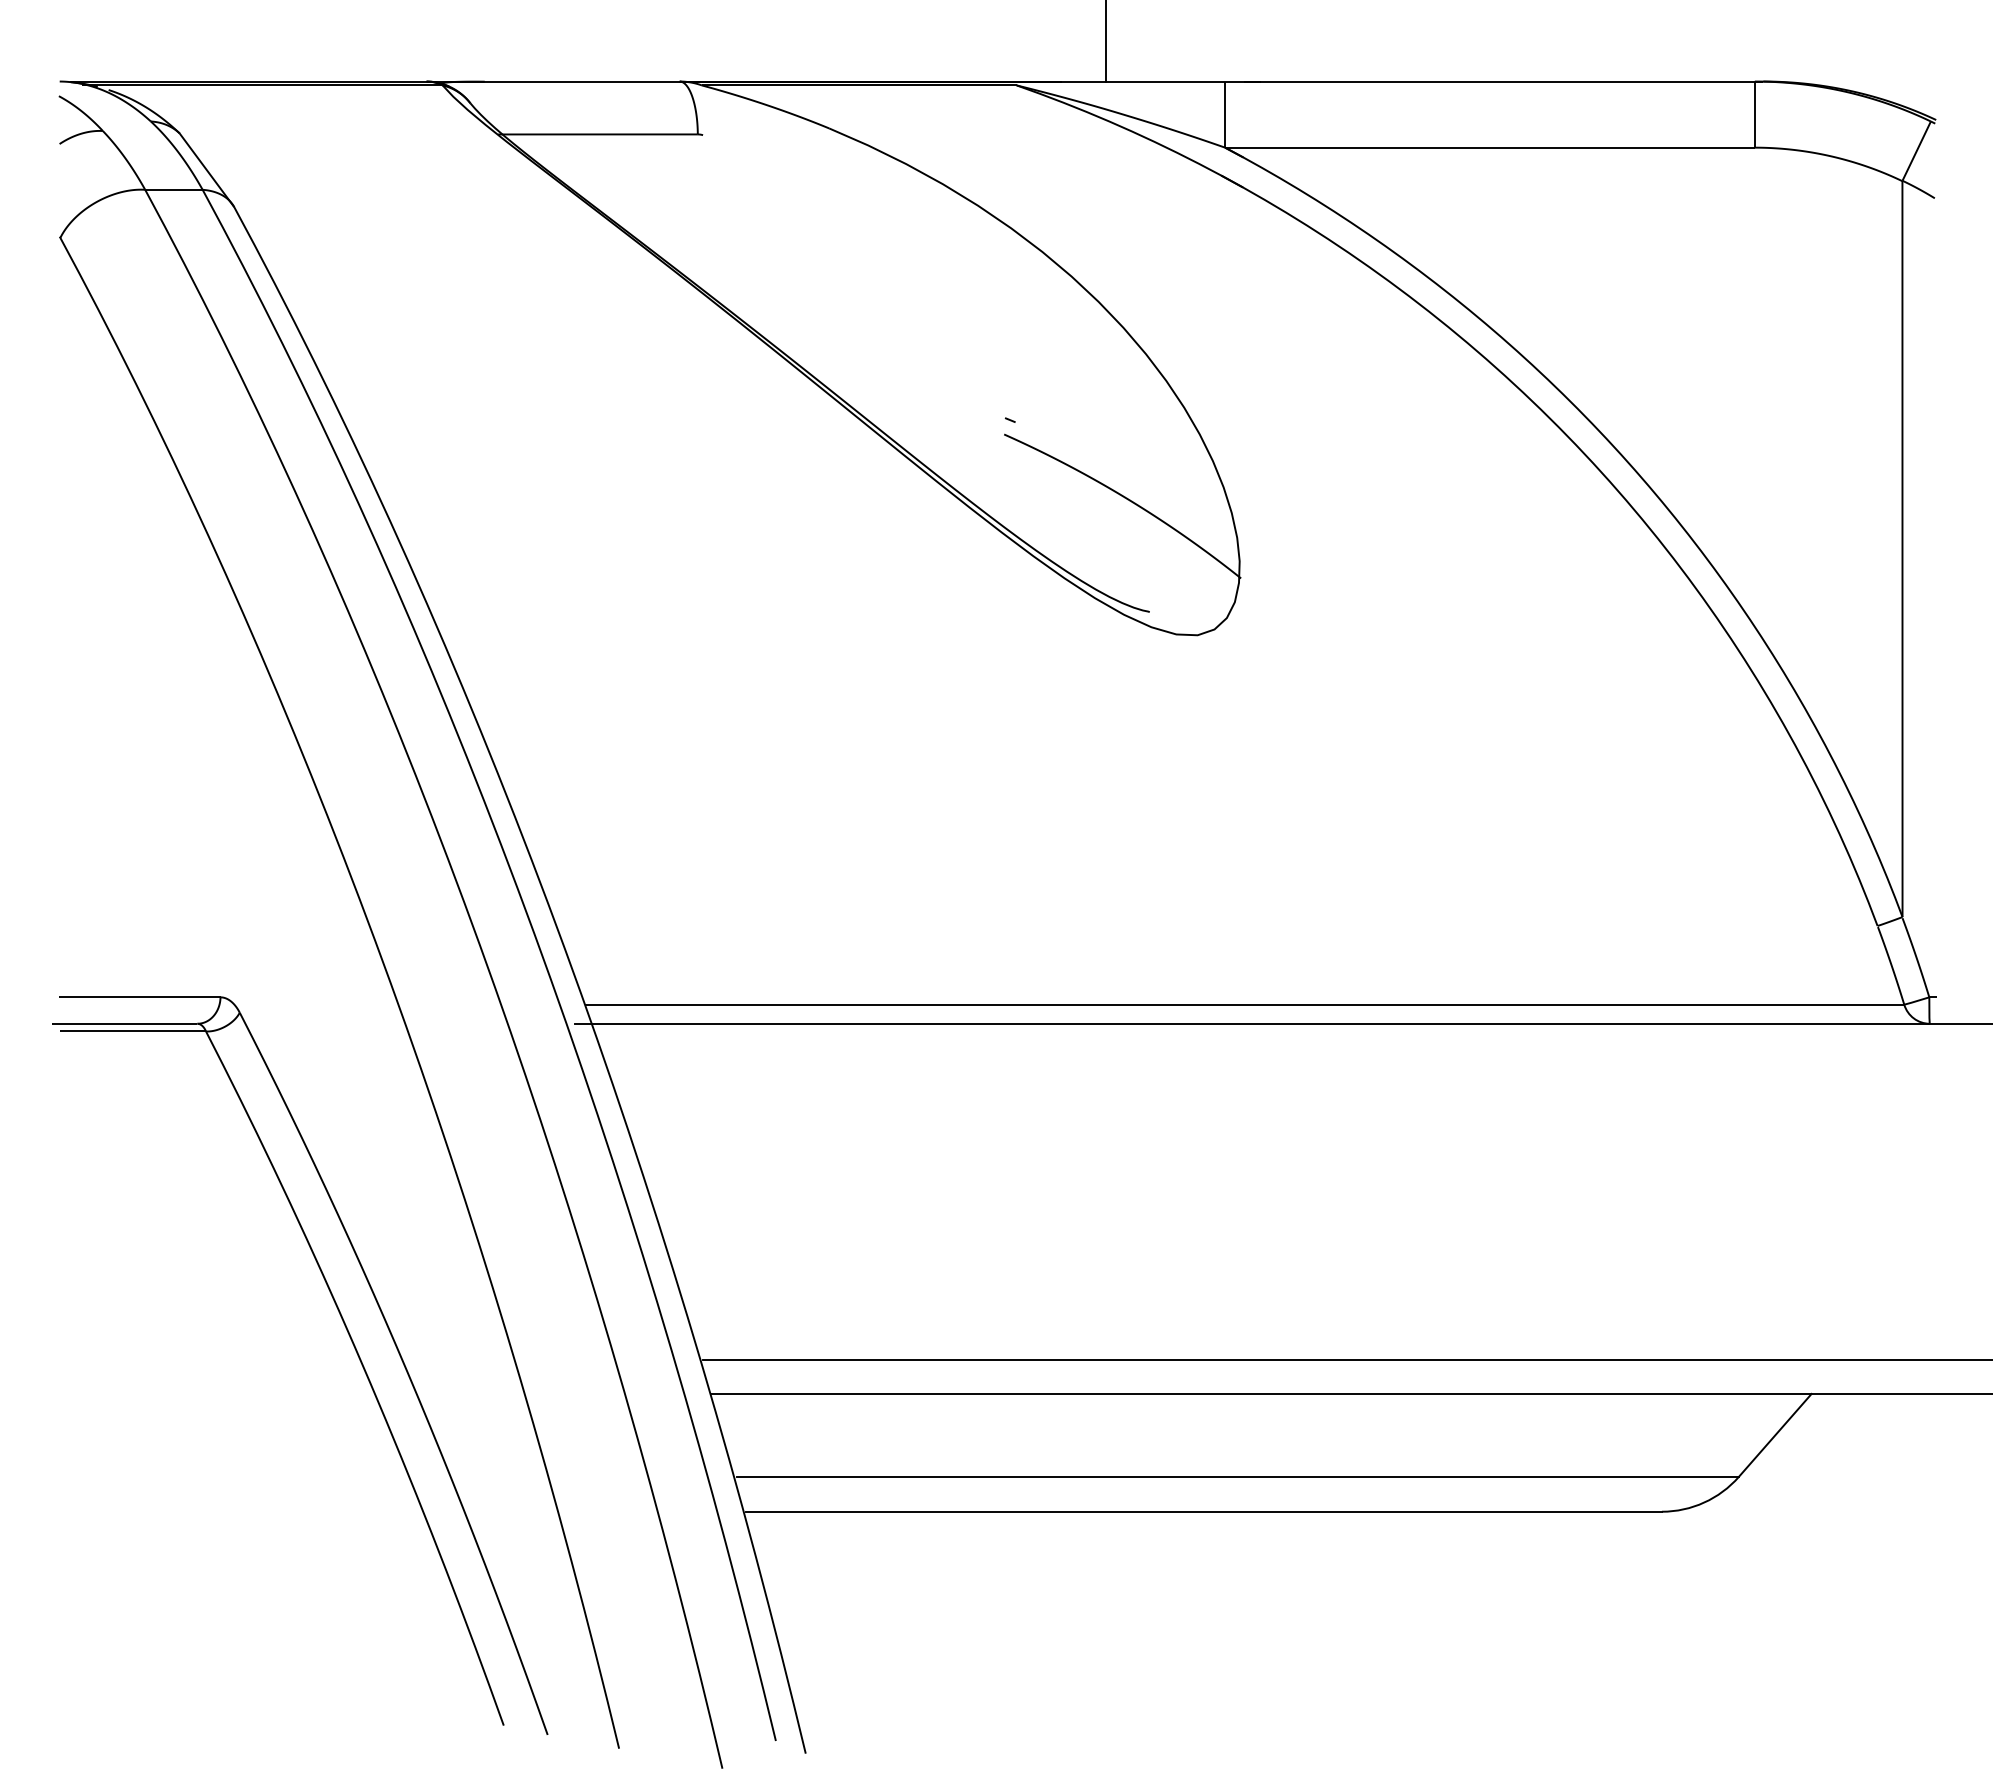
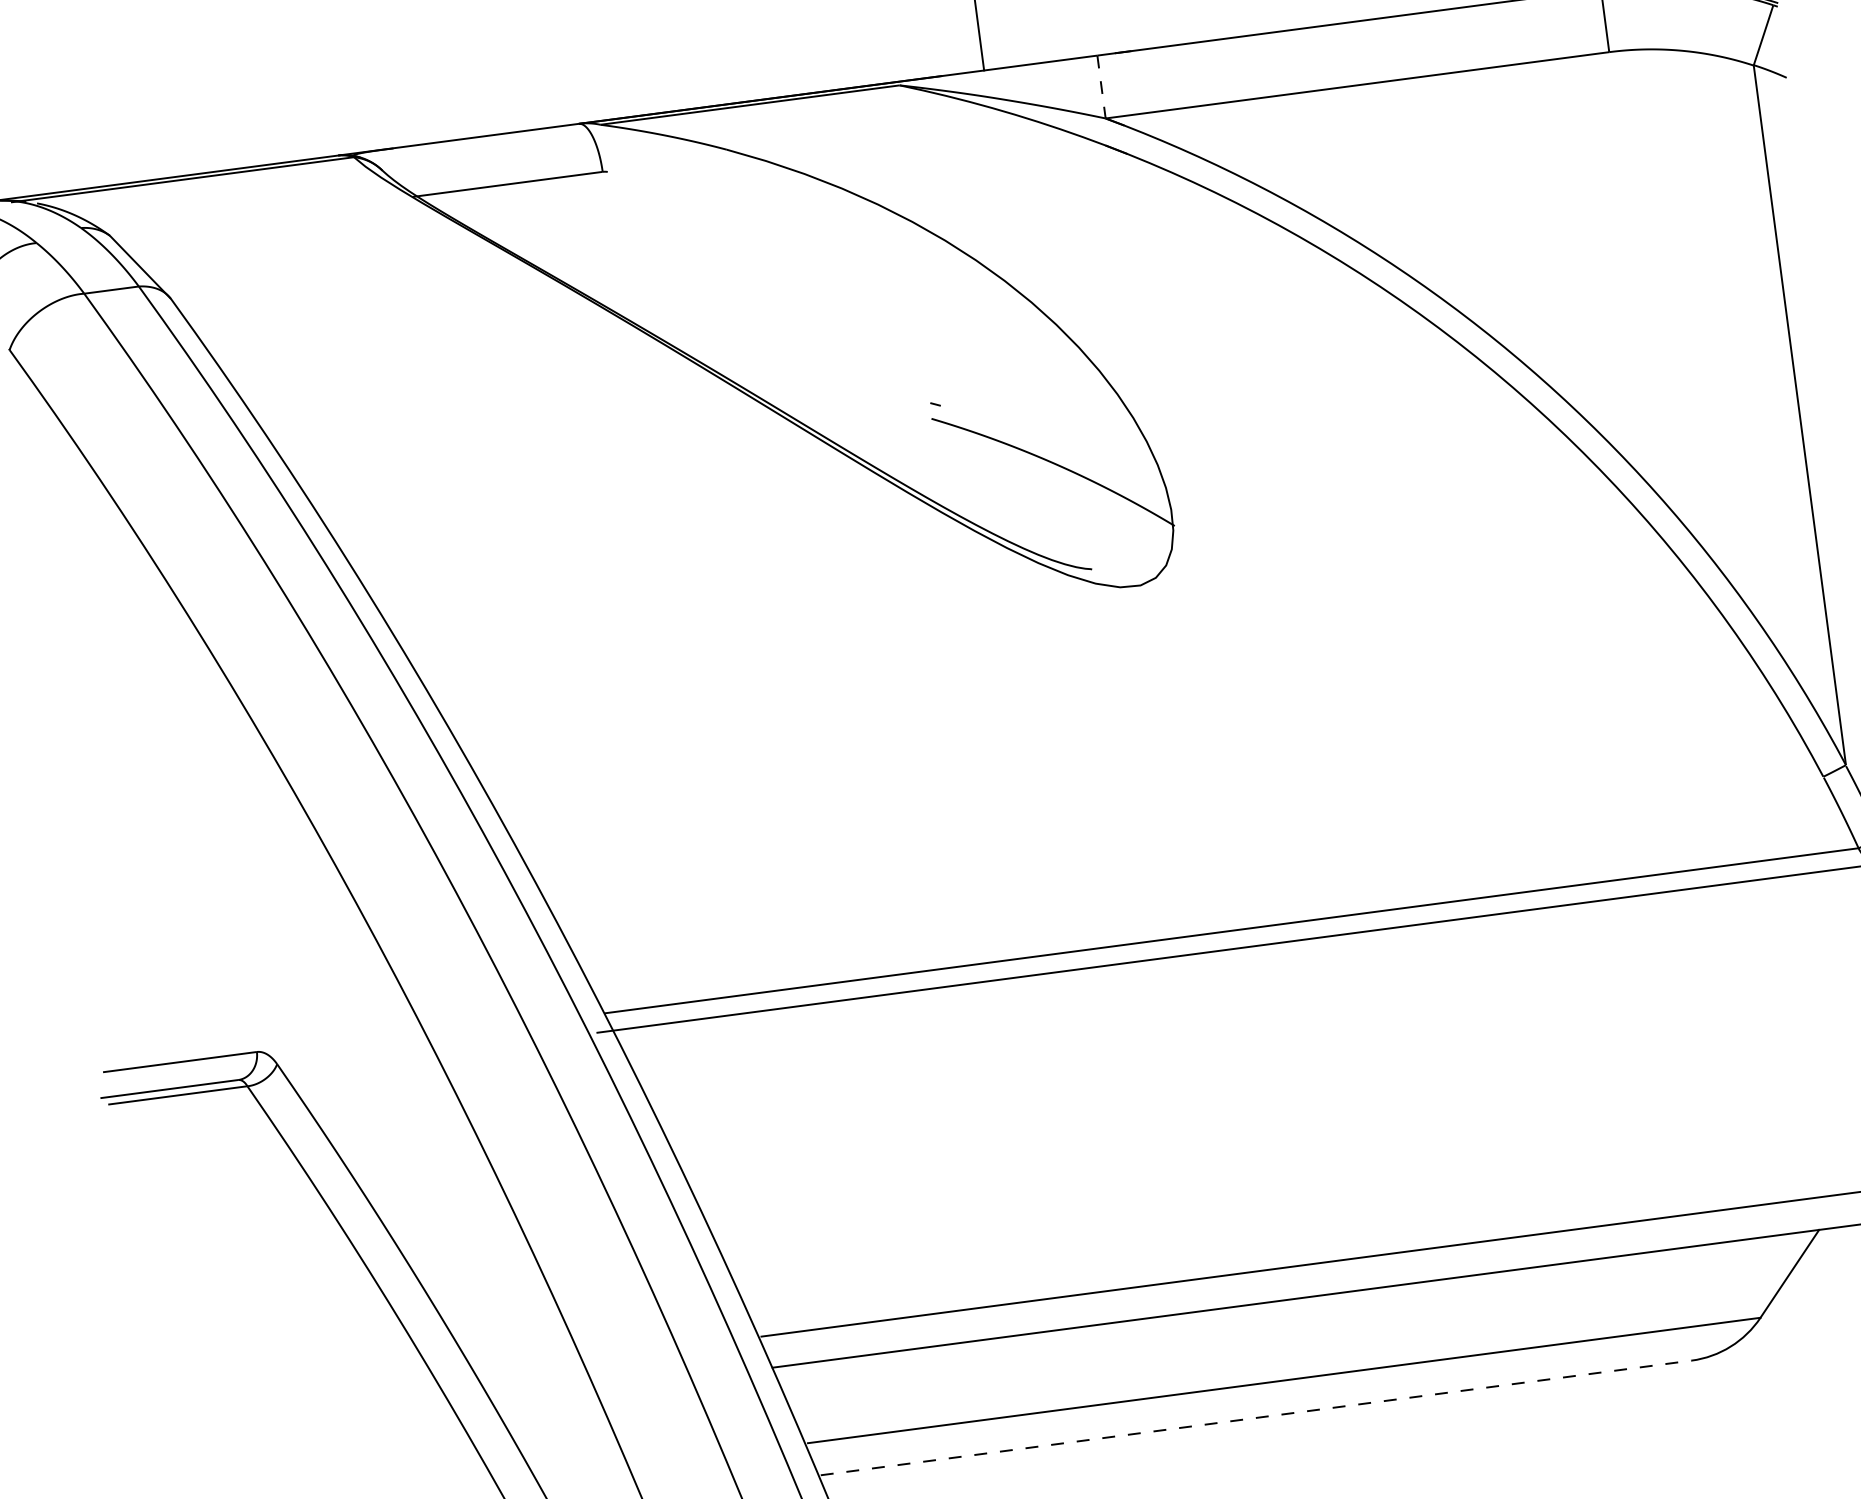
line: (1225, 115) -> (1101, 87), solid -> dashed
line: (1204, 1511) -> (1256, 1417), solid -> dashed

